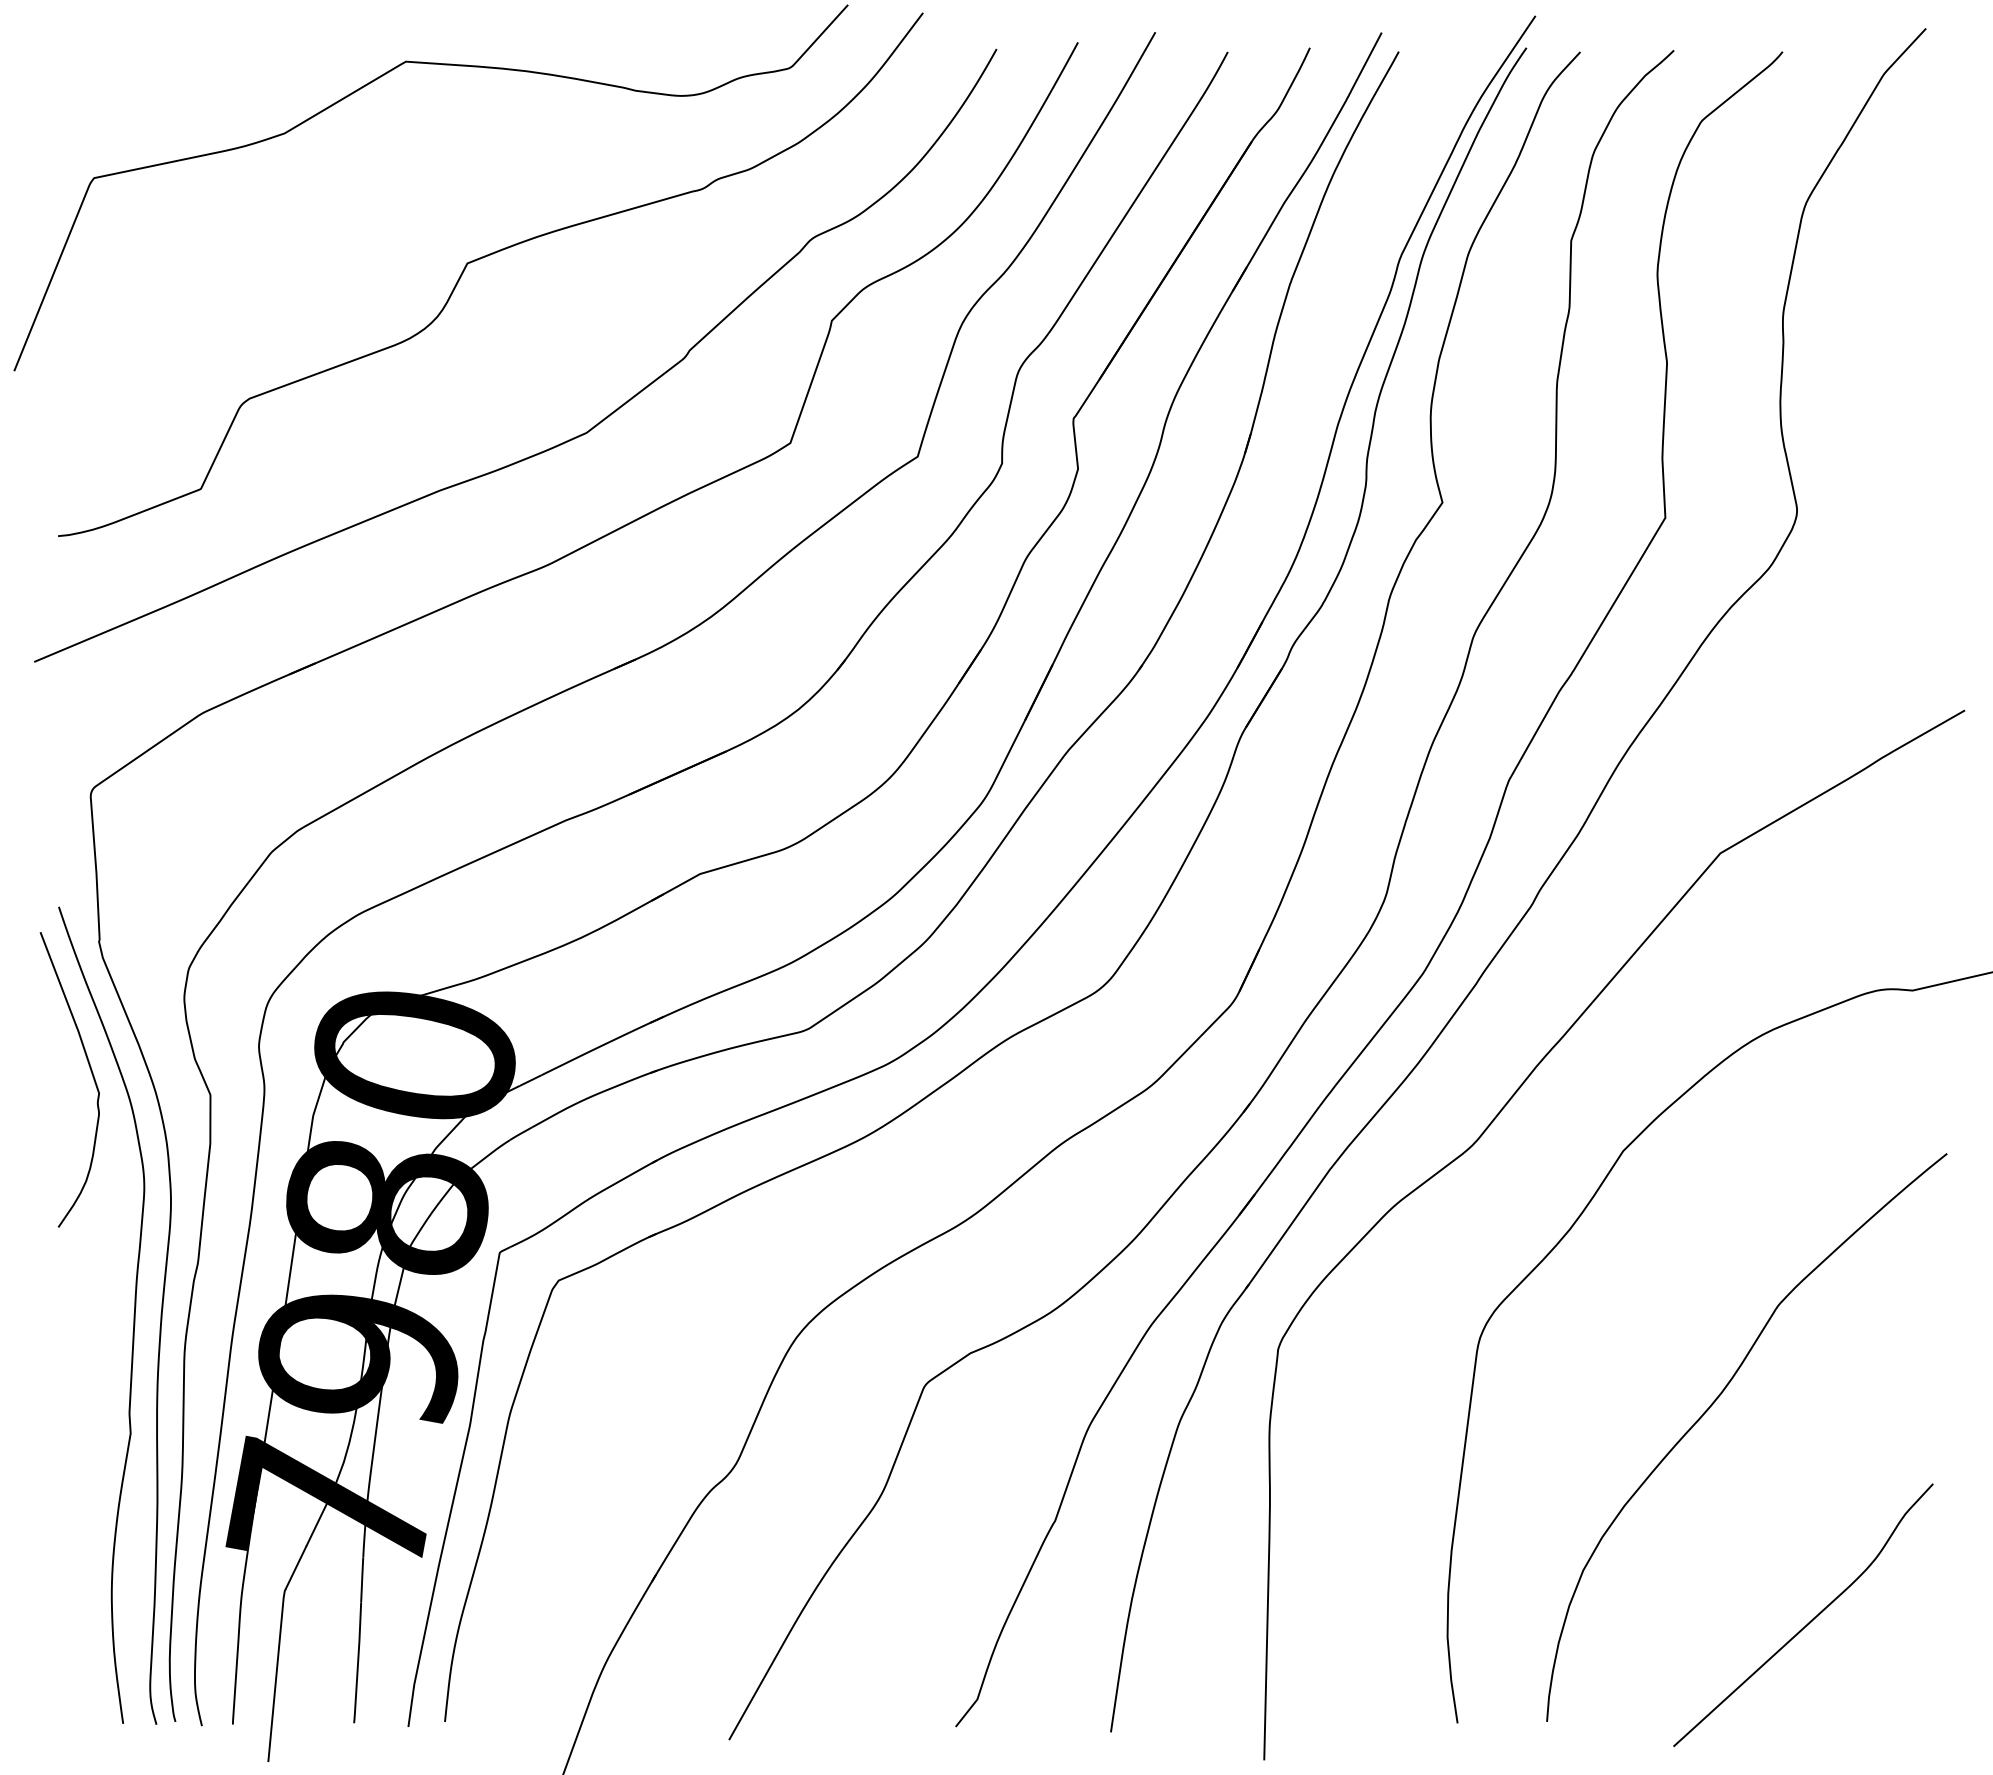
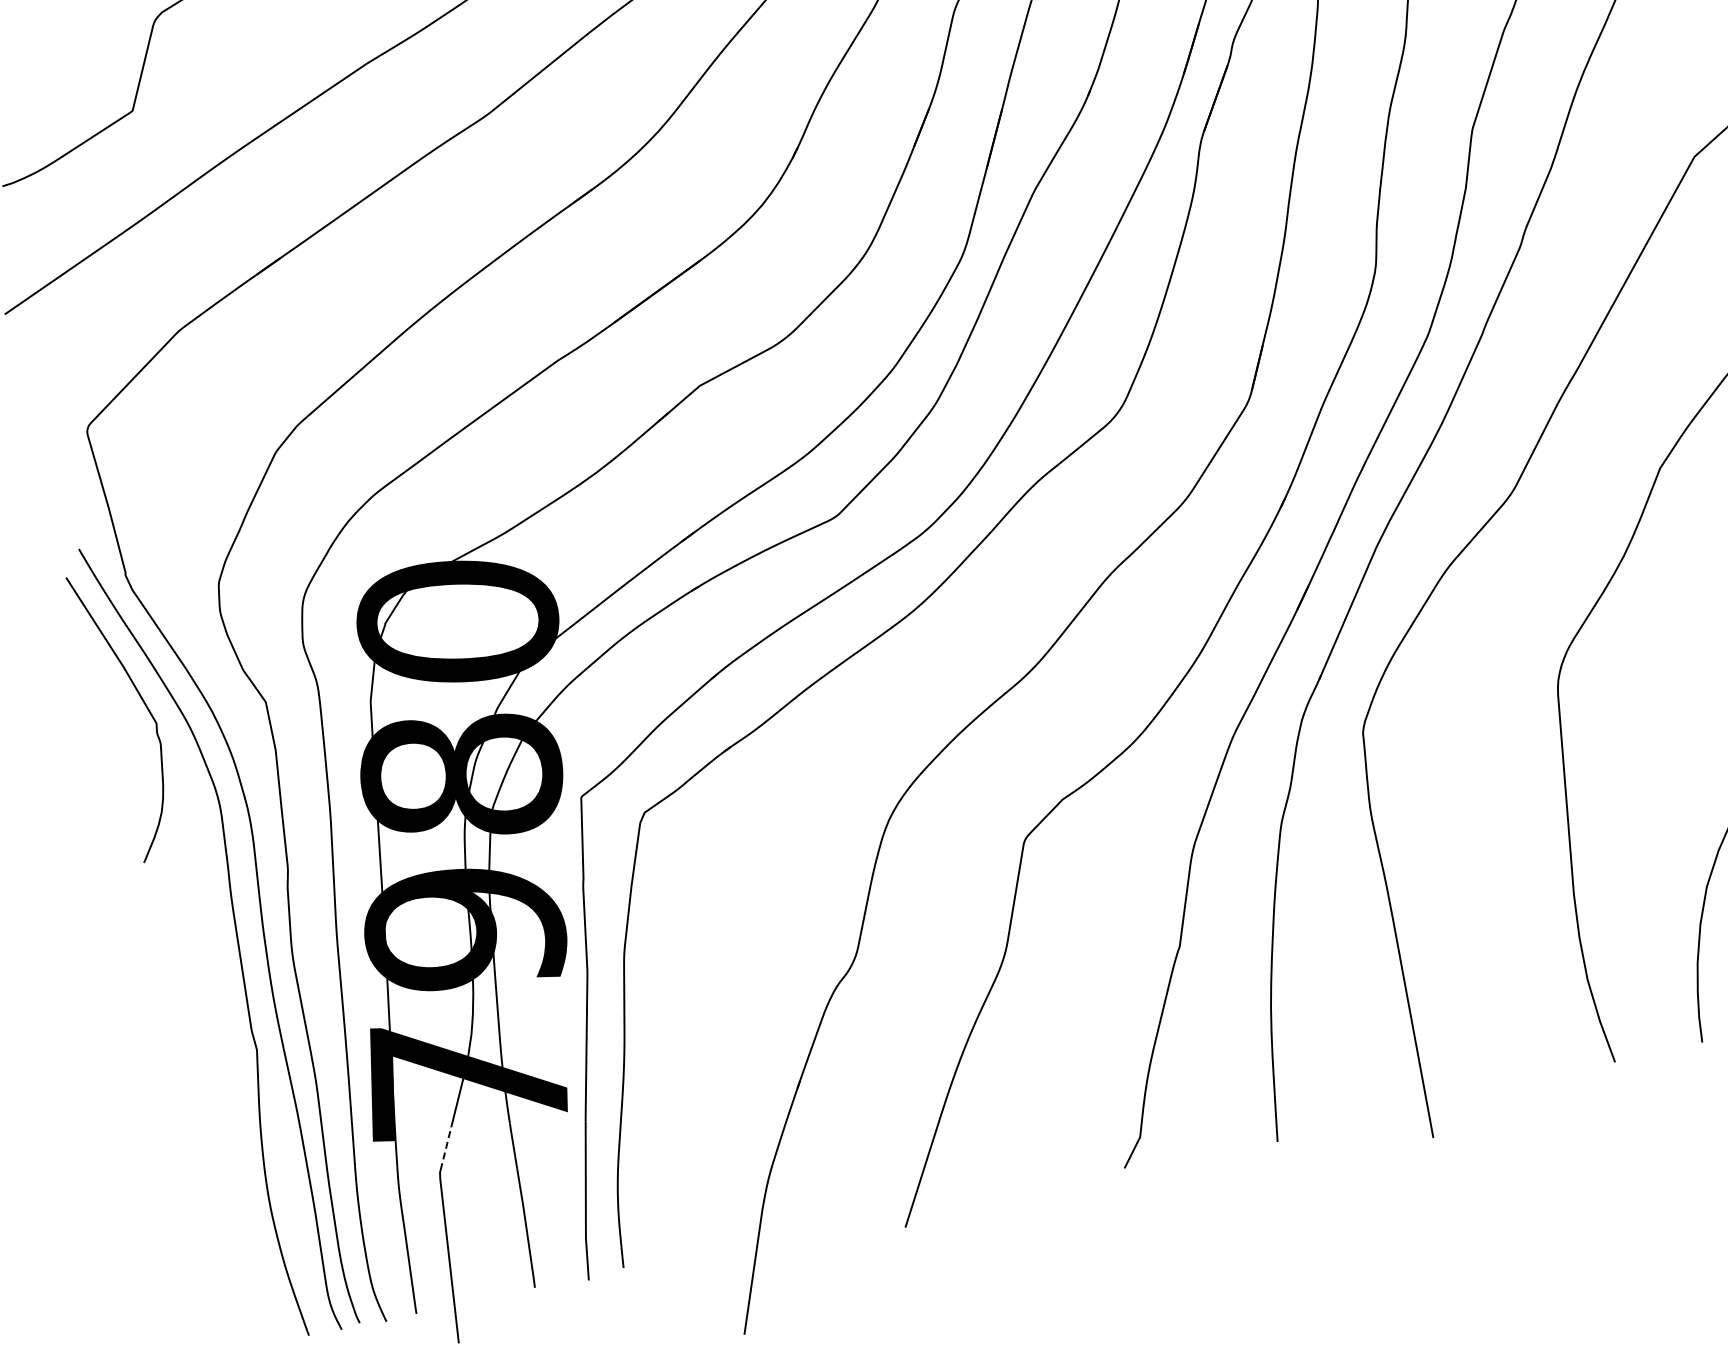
line: (296, 1567) -> (446, 1147), solid -> dashed

